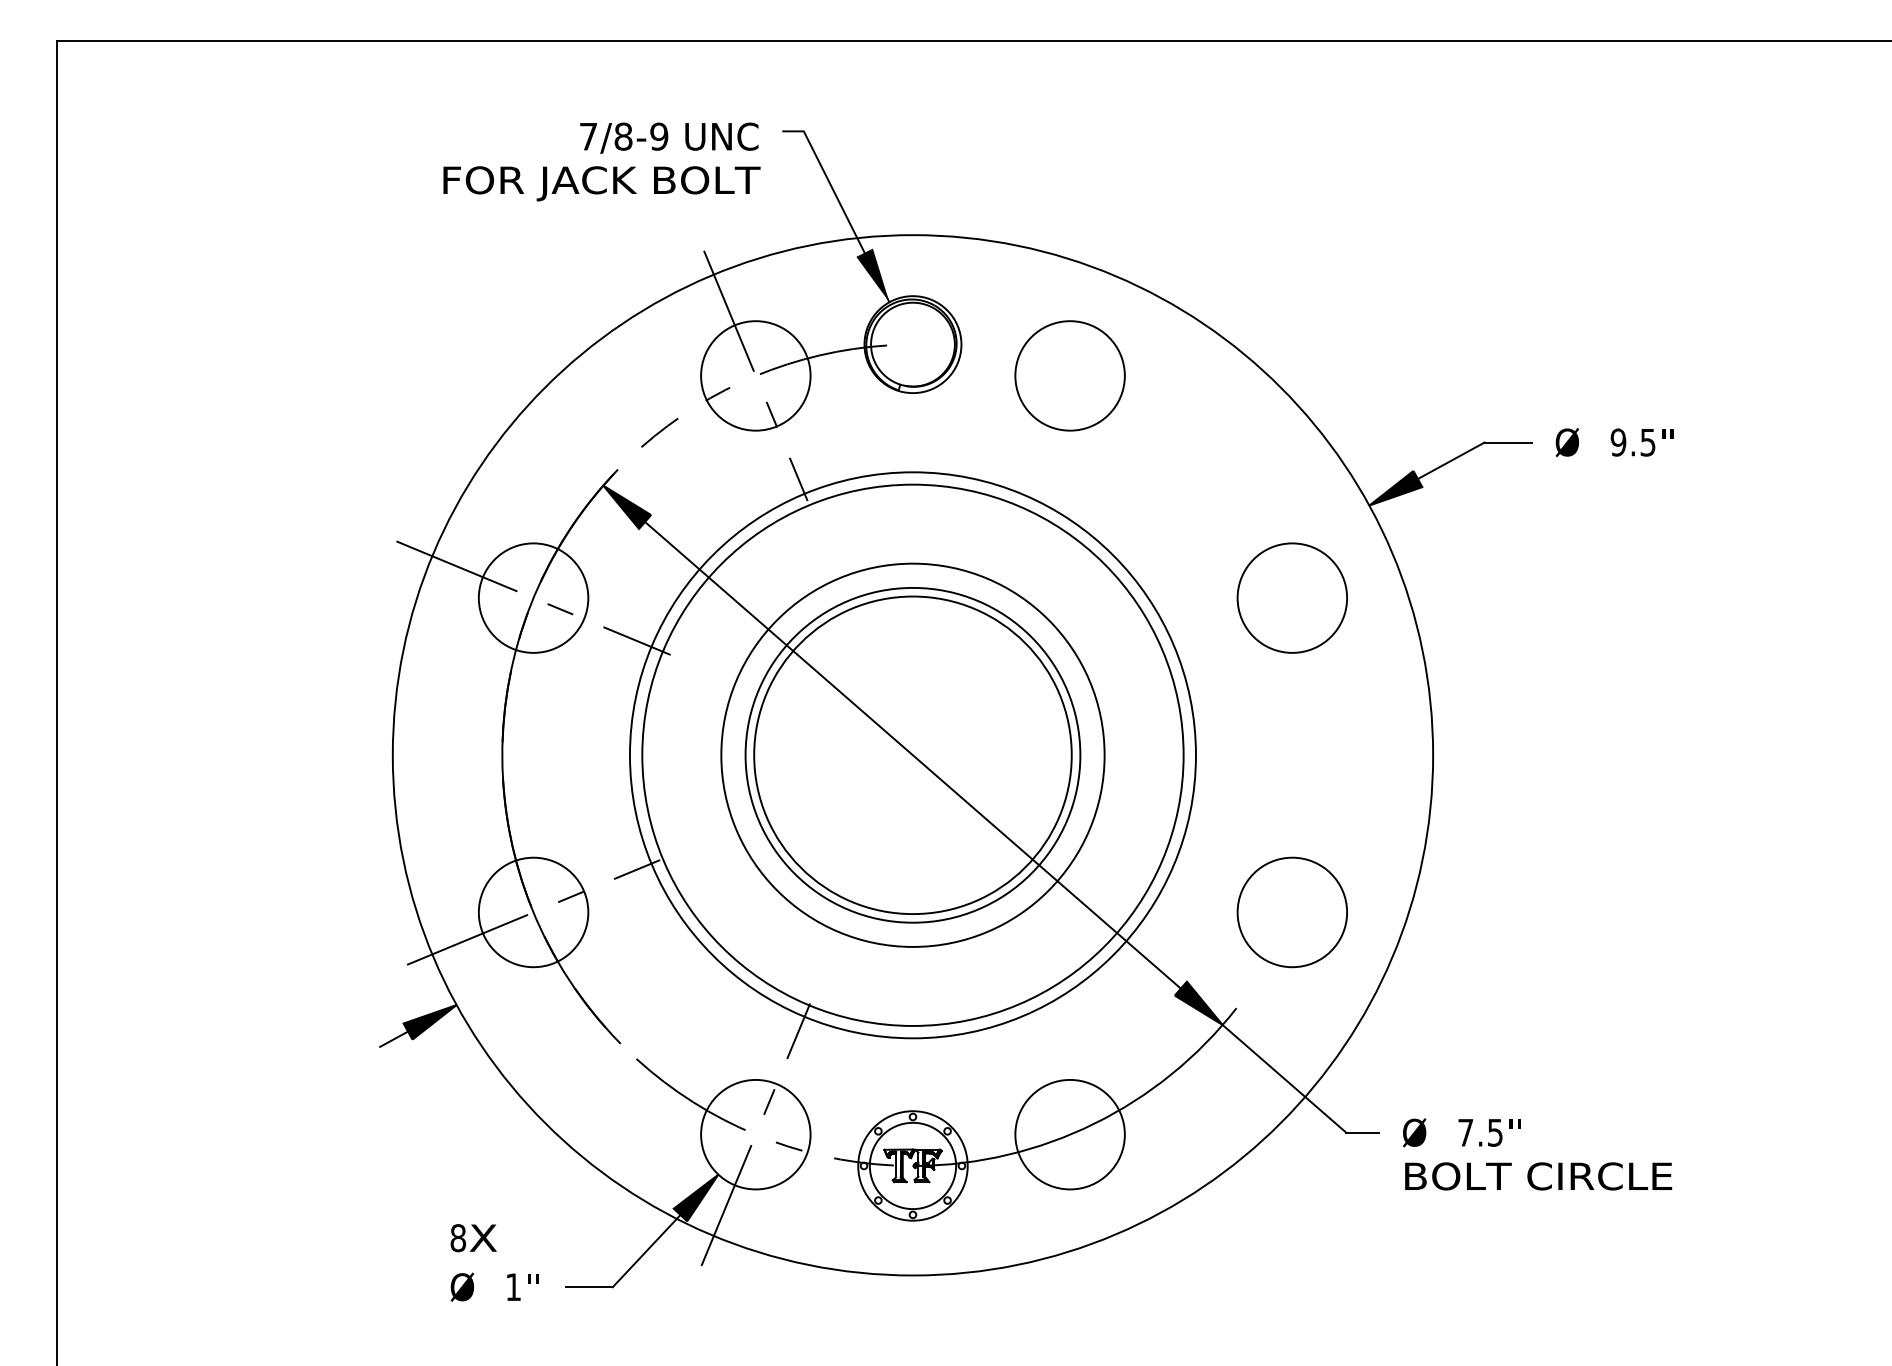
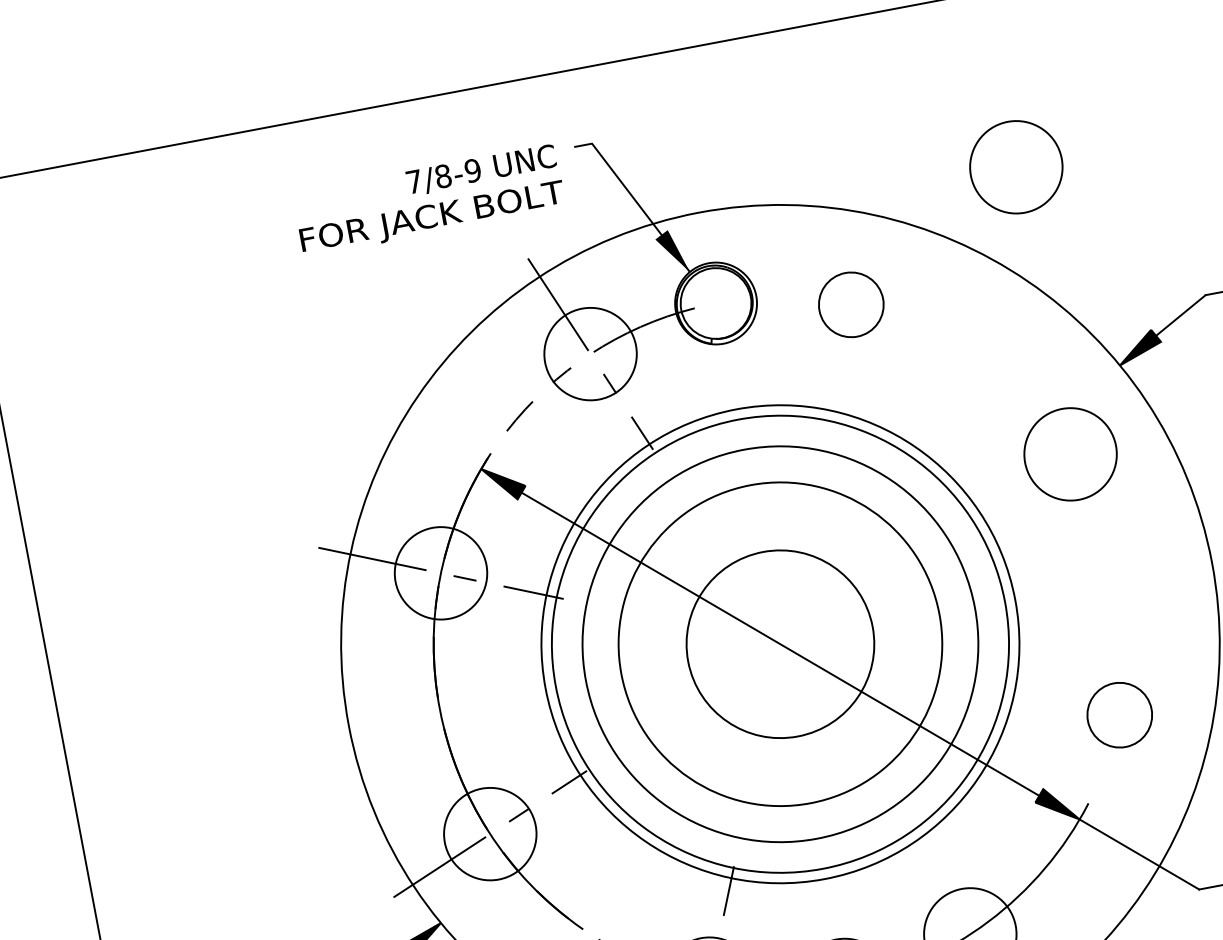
circle: (1291, 251) -> (1015, 166), added
circle: (1069, 375) -> (850, 304), size x0.7
circle: (912, 754) -> (779, 643), size x1.4
circle: (912, 755) -> (780, 644), size x0.7
circle: (1291, 912) -> (1119, 715), size x0.7

